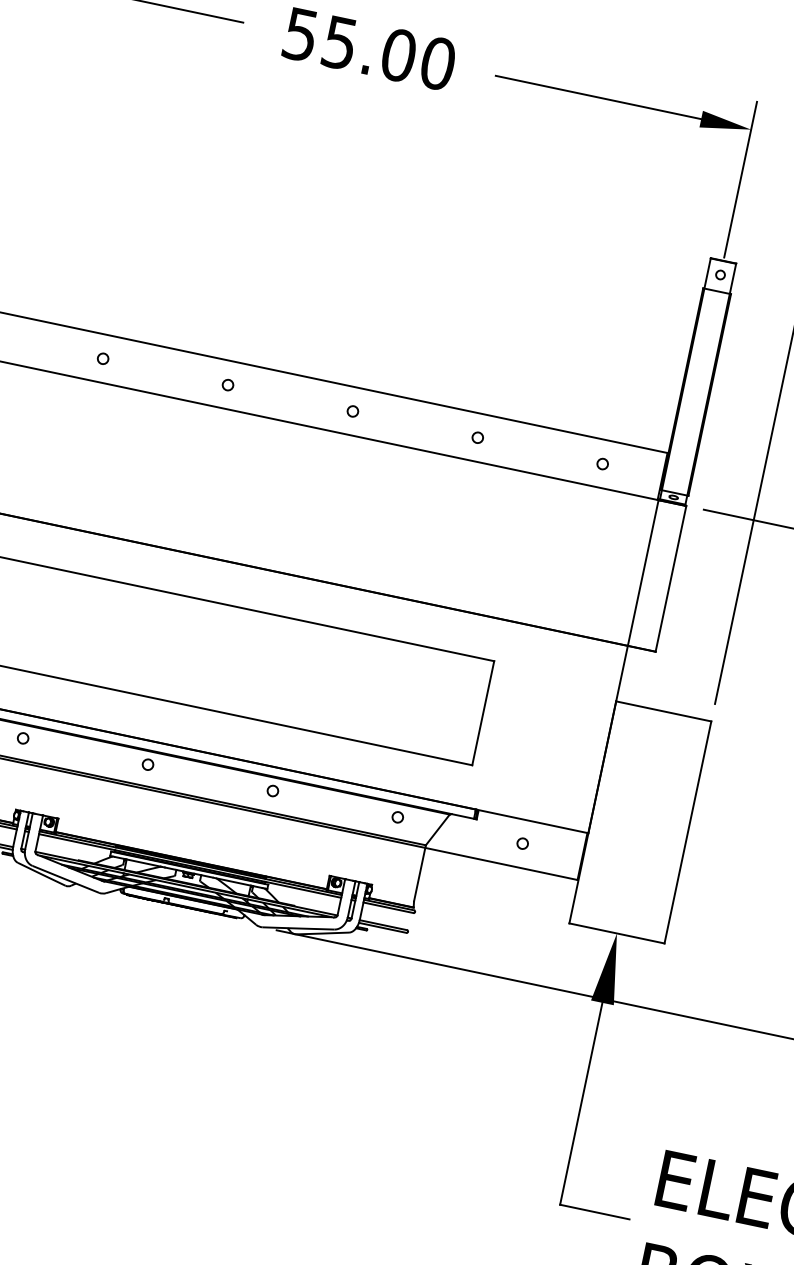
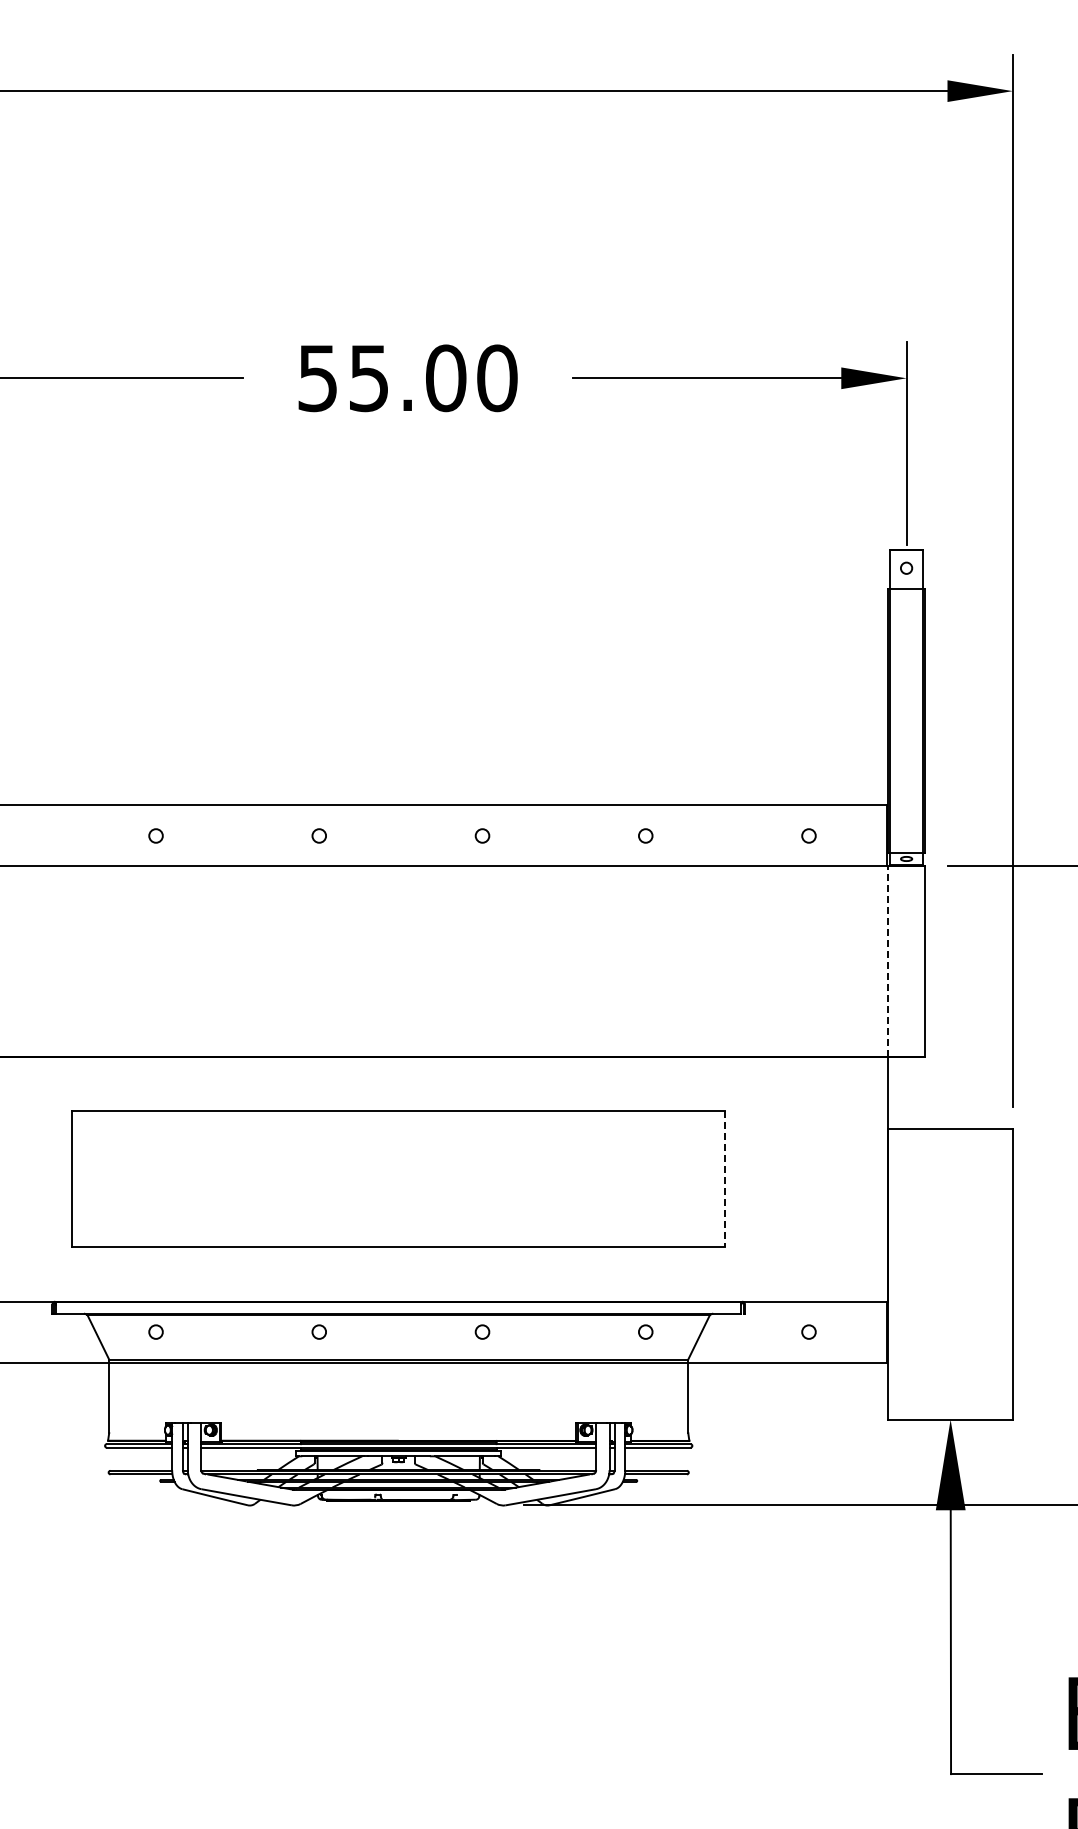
line: (643, 572) -> (888, 961), solid -> dashed
line: (483, 713) -> (725, 1179), solid -> dashed

